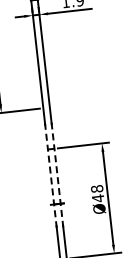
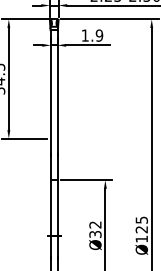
line: (57, 174) -> (57, 206), dashed -> solid
line: (50, 175) -> (50, 206), dashed -> solid
text: (97, 193) -> (95, 229), Ø48 -> Ø32

